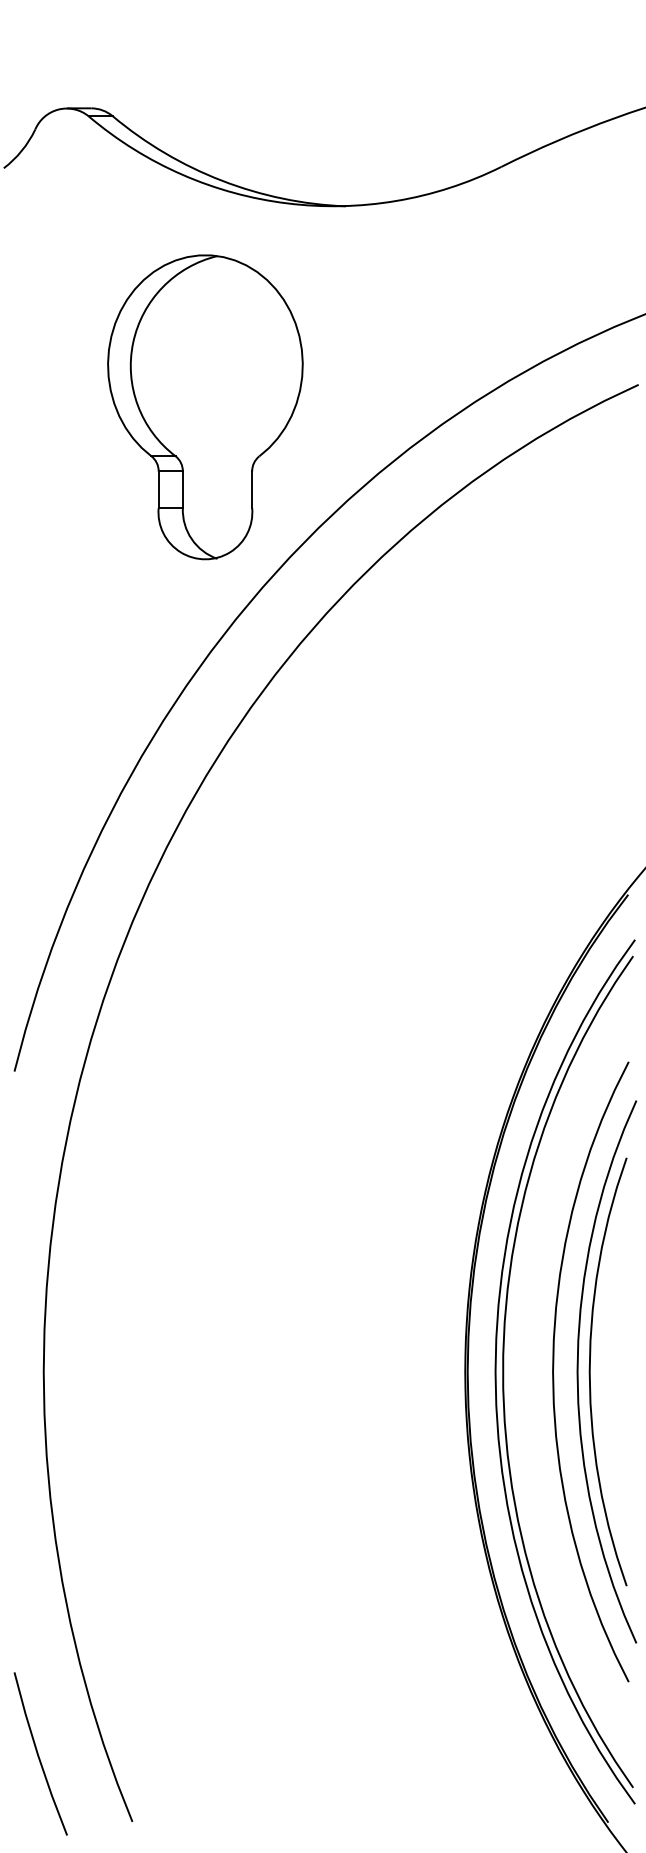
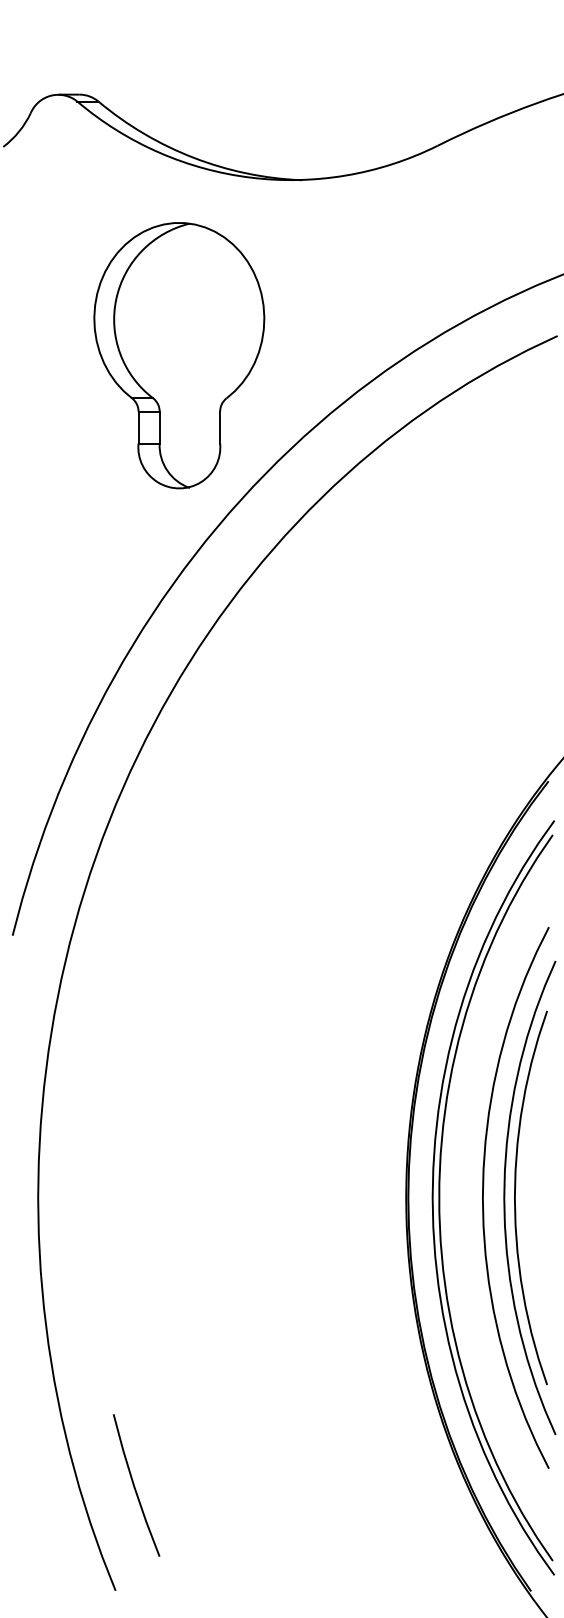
line: (39, 1755) -> (135, 1486), moved

